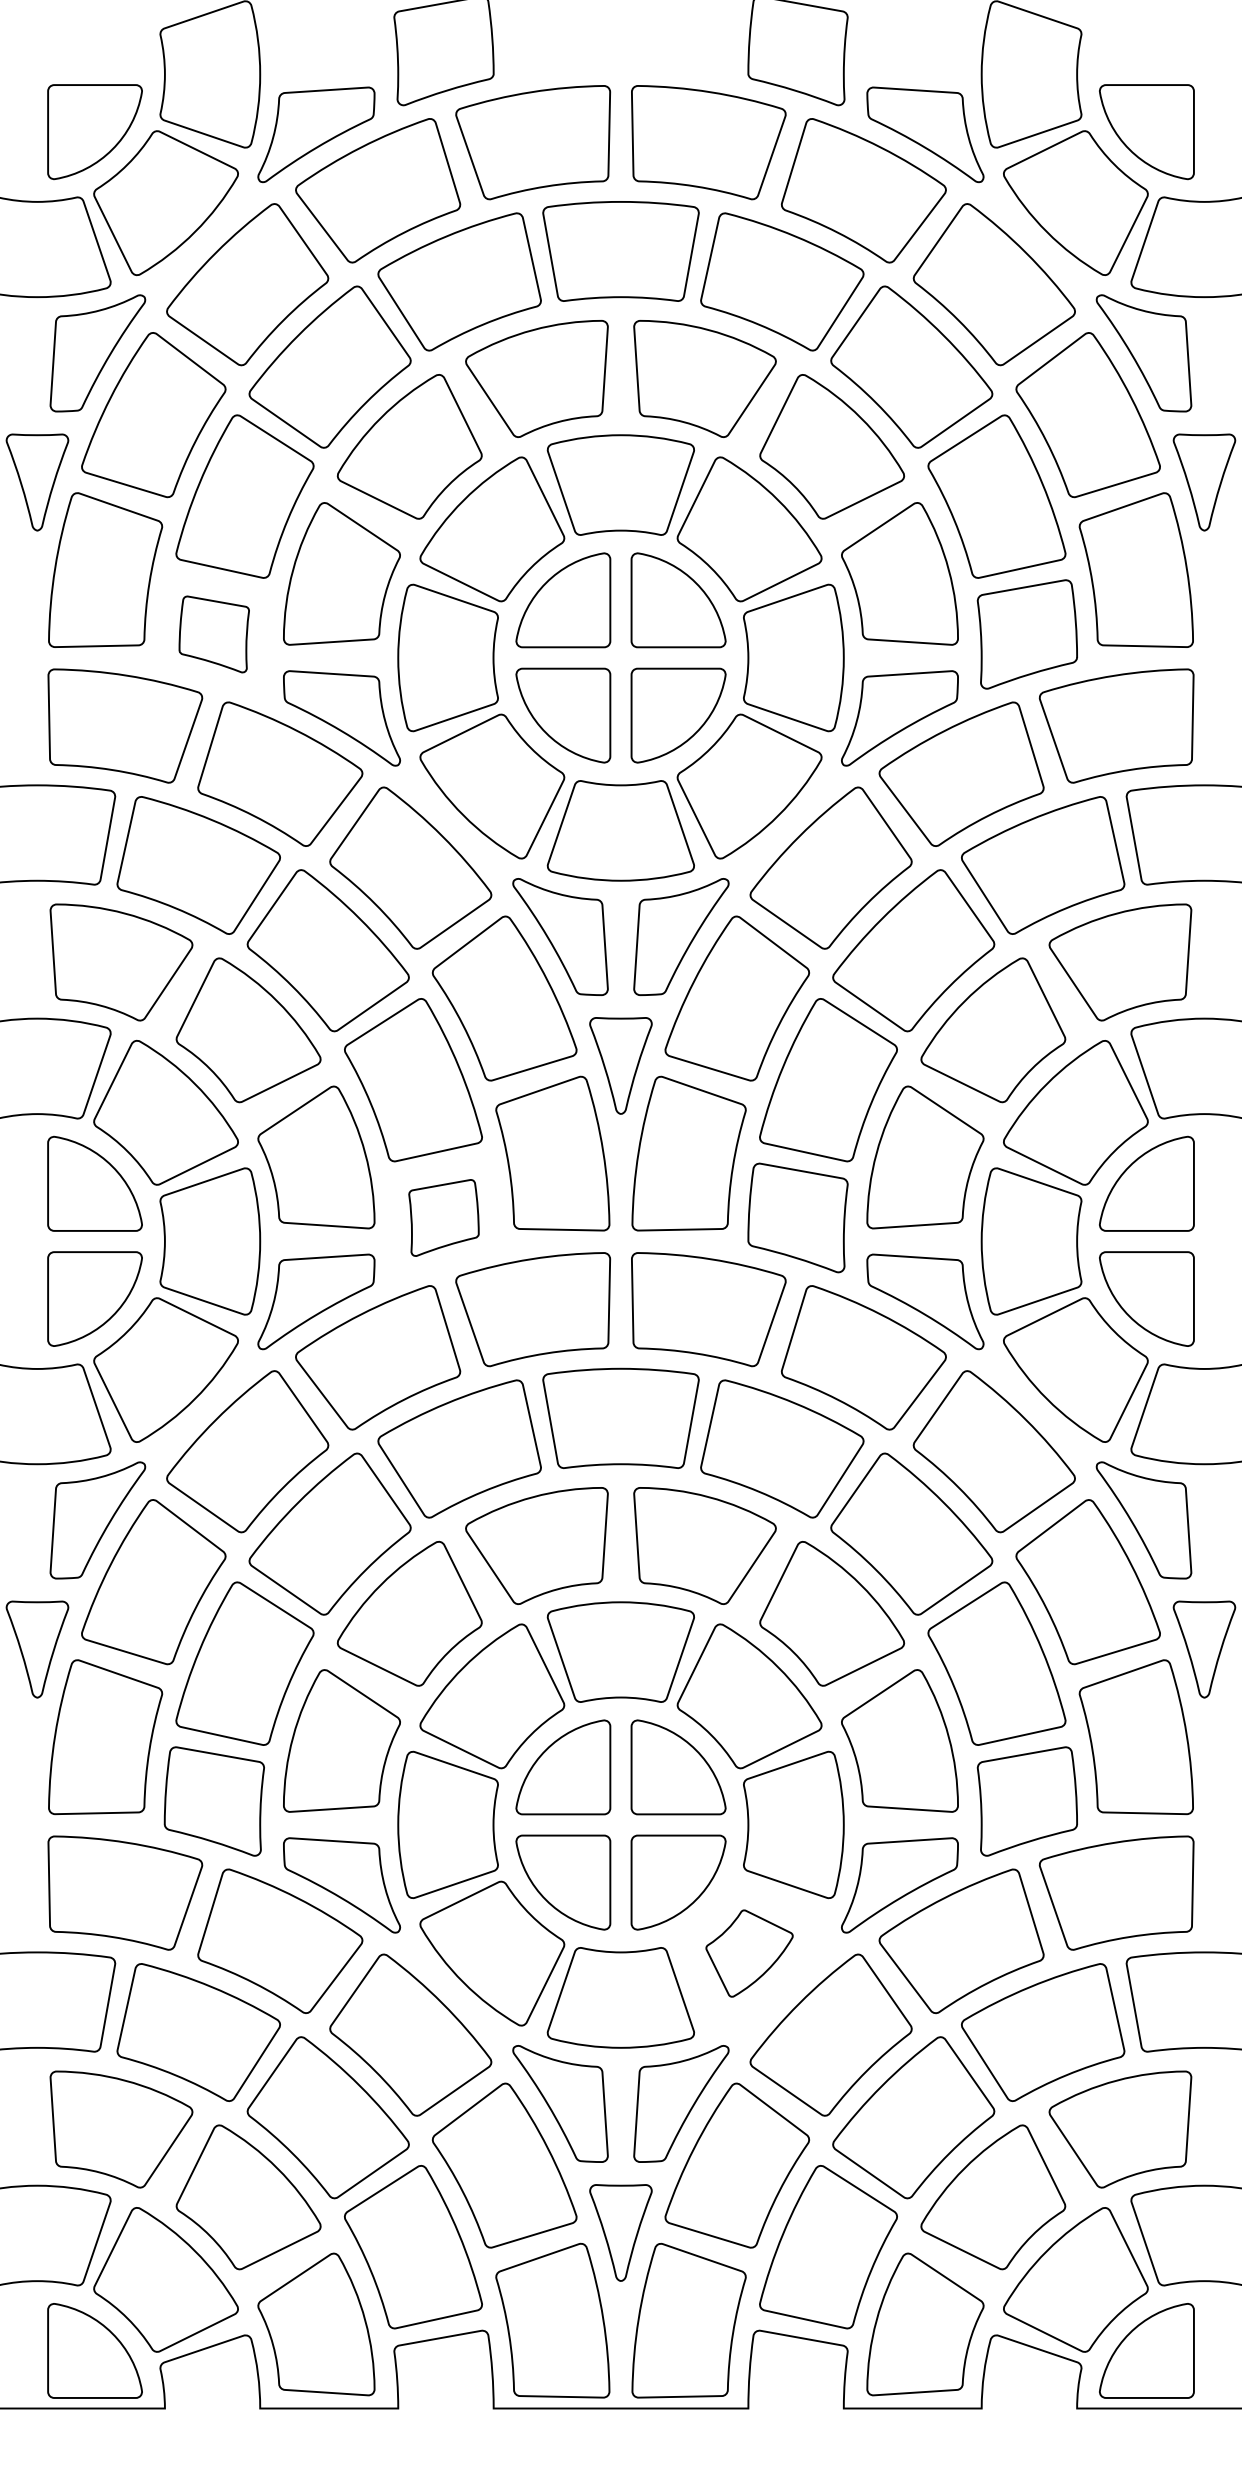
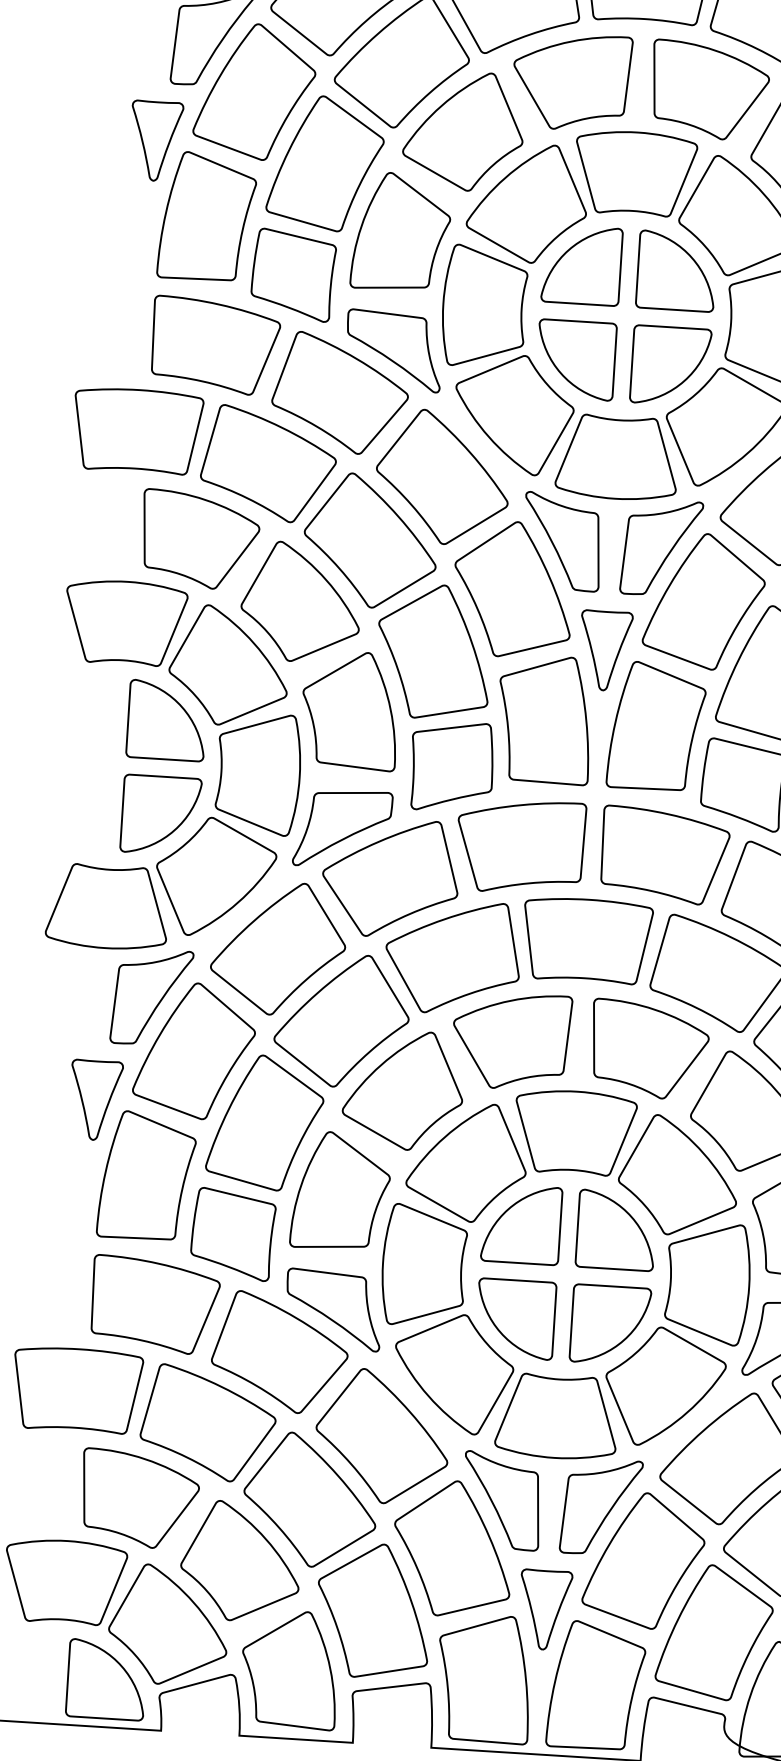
part: (213, 634) -> (292, 275), size x1.43
part: (443, 1217) -> (451, 766), size x1.43
part: (749, 1953) -> (665, 1387), size x1.67

